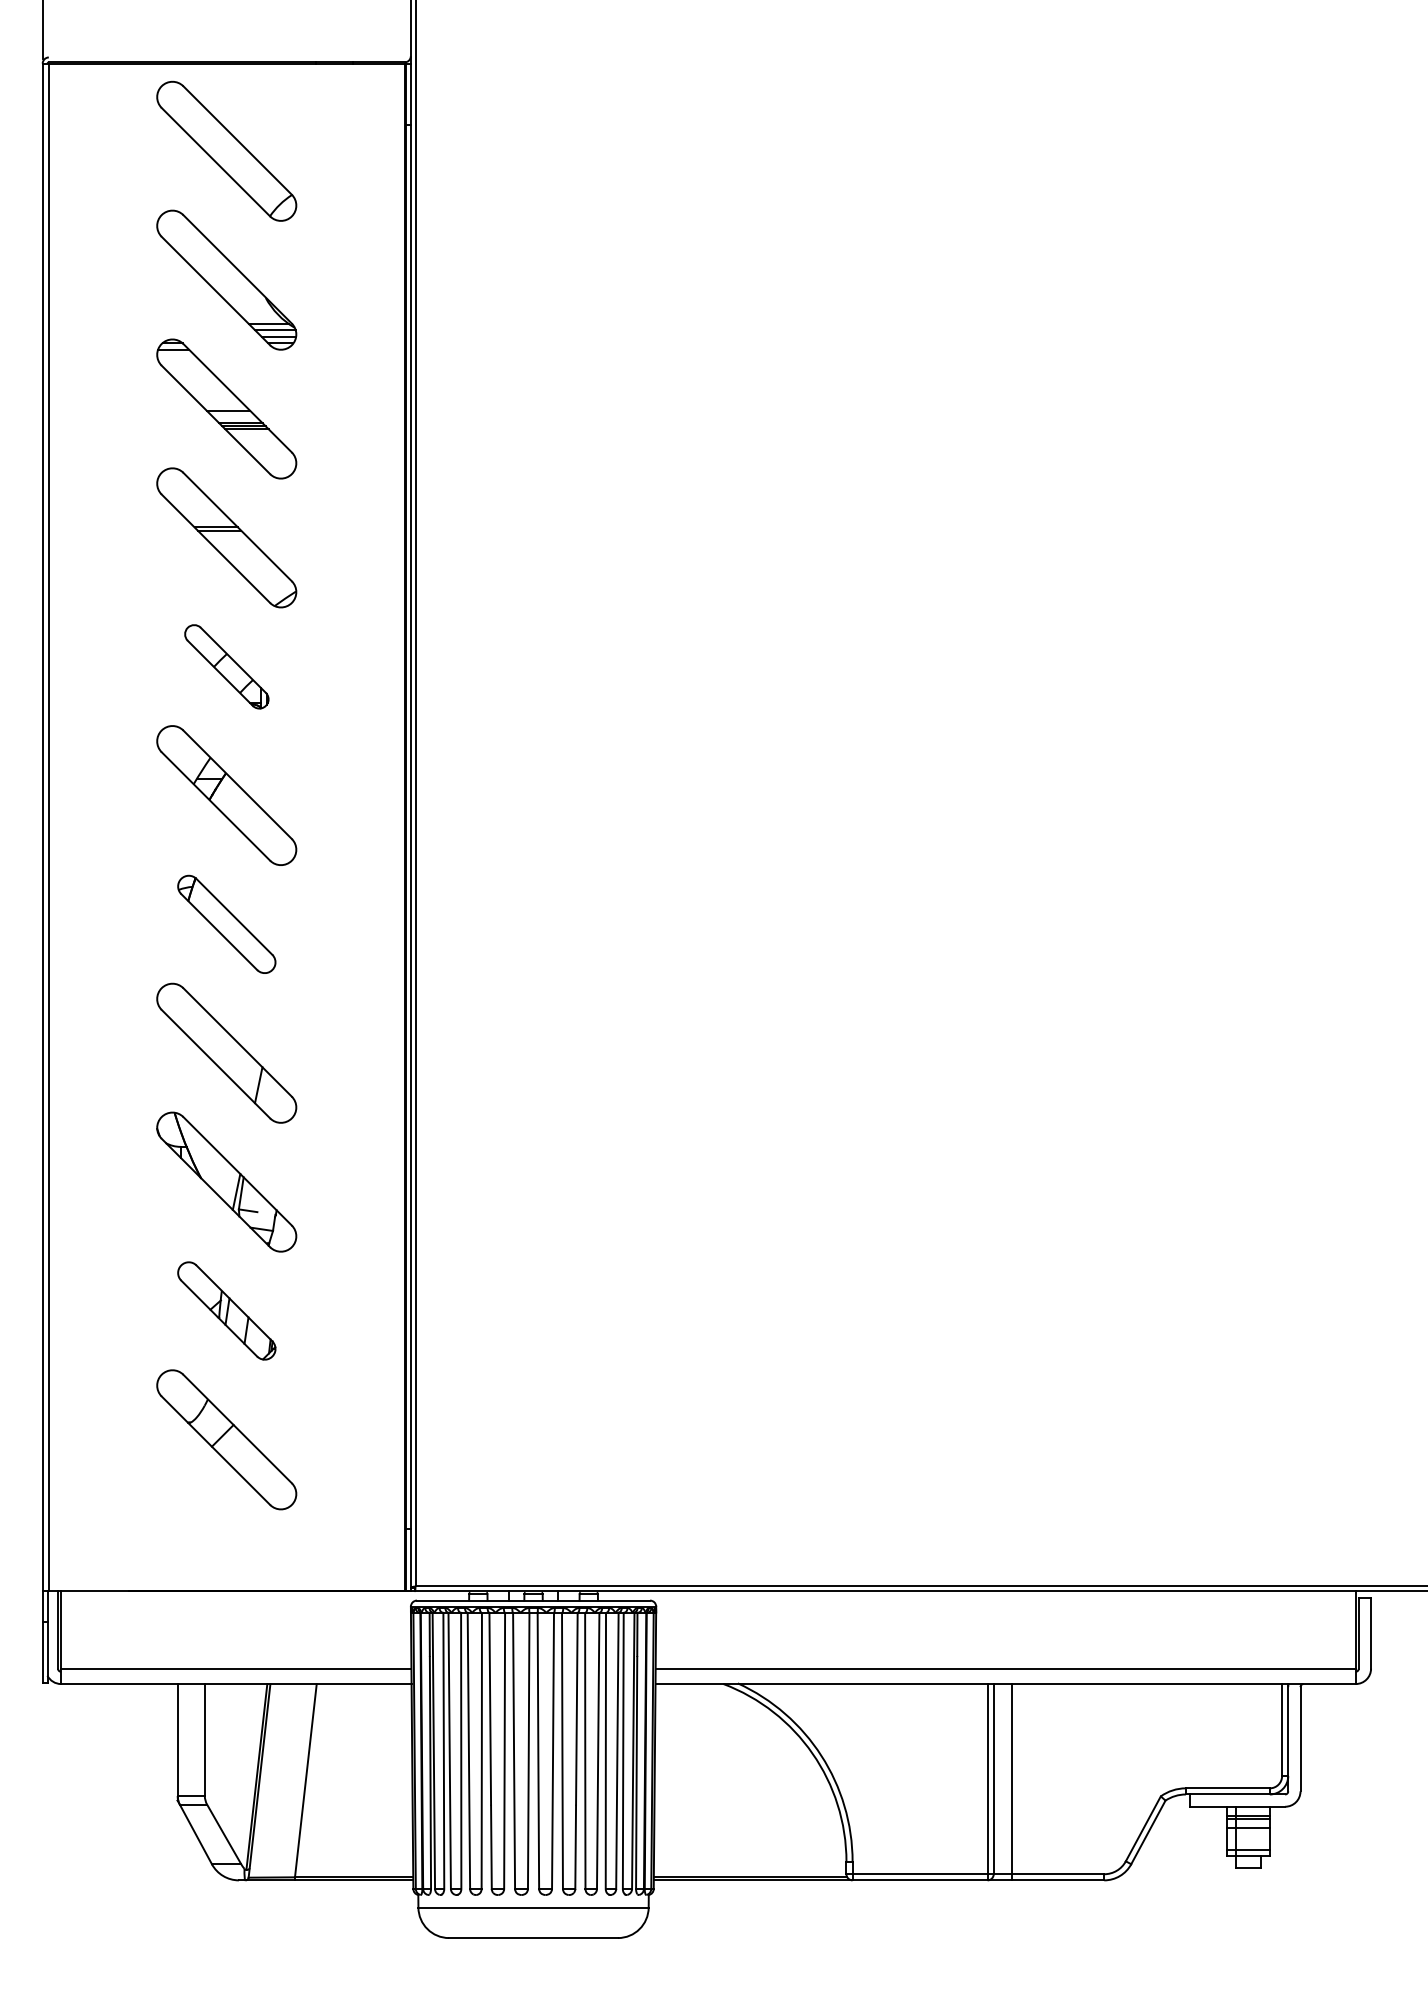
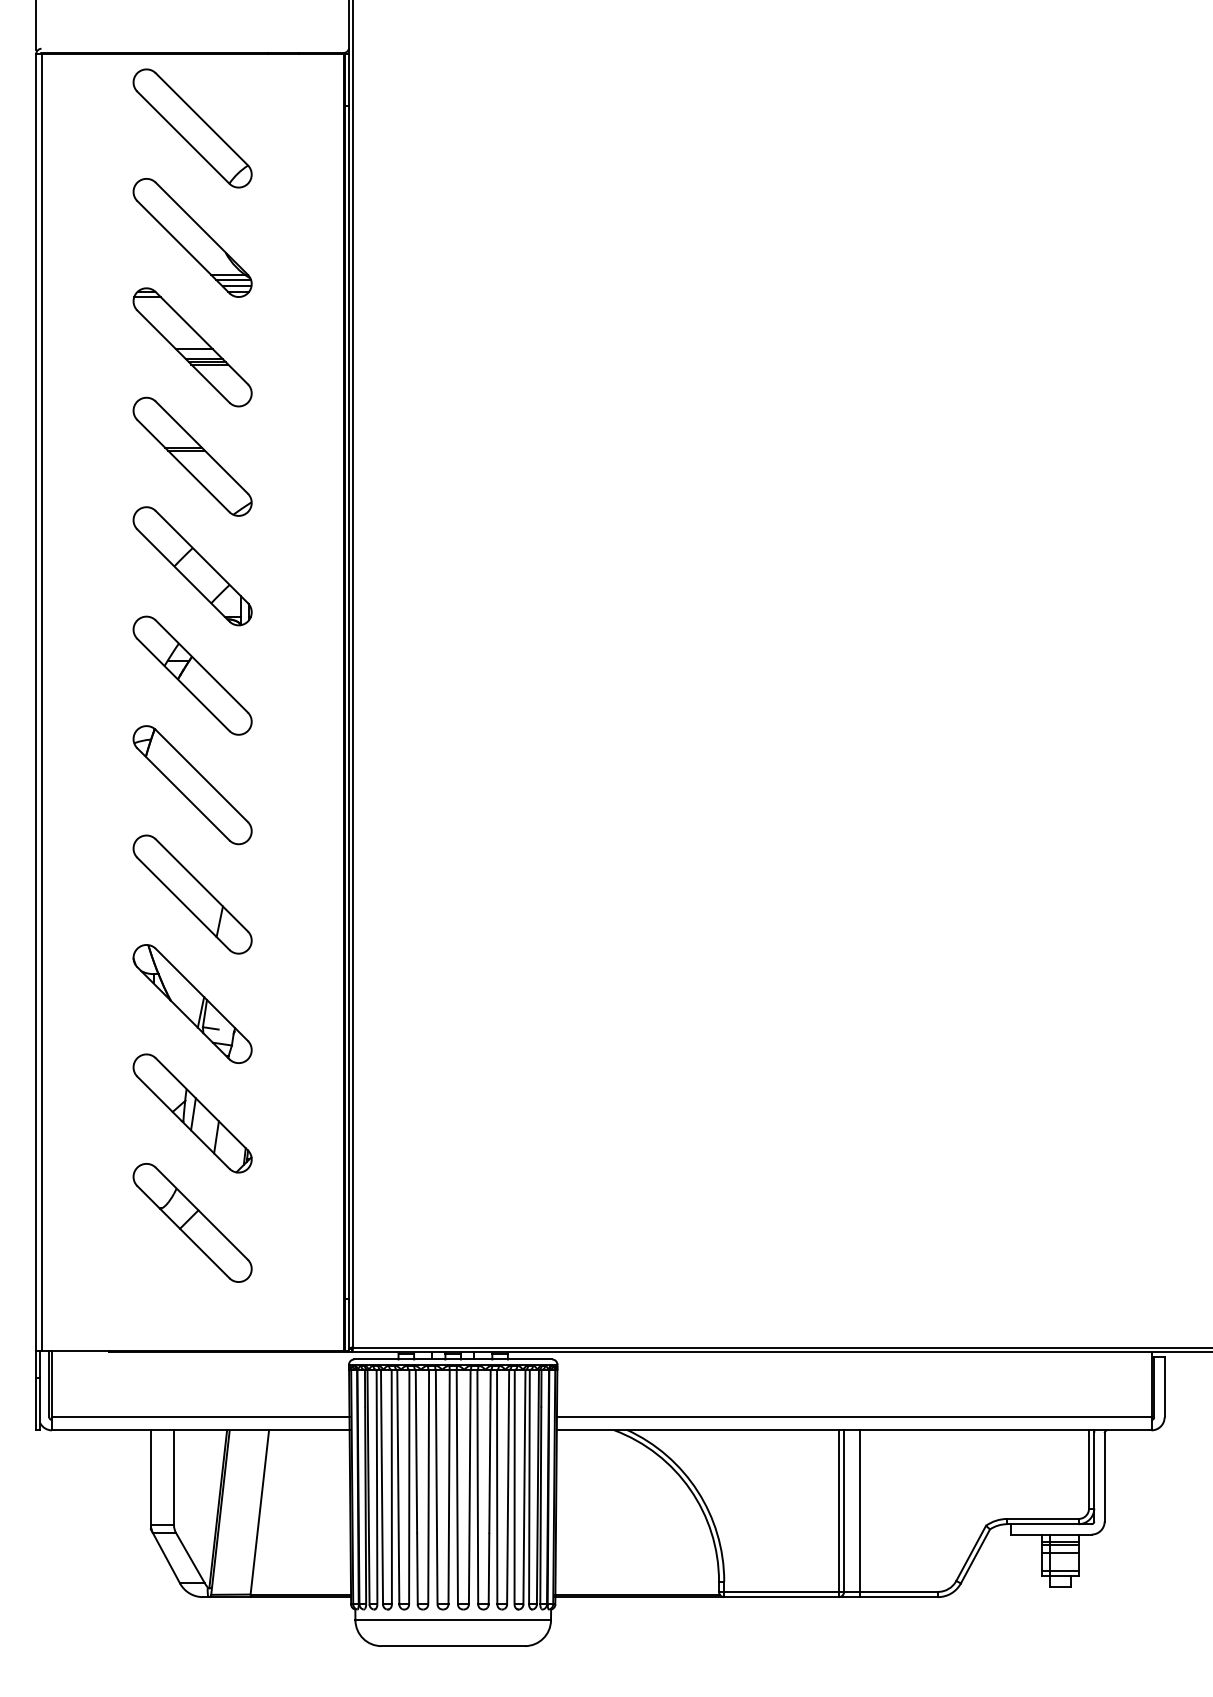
part: (226, 666) -> (192, 566), size x1.67
part: (226, 924) -> (192, 785), size x1.43
part: (226, 1310) -> (192, 1113), size x1.43

